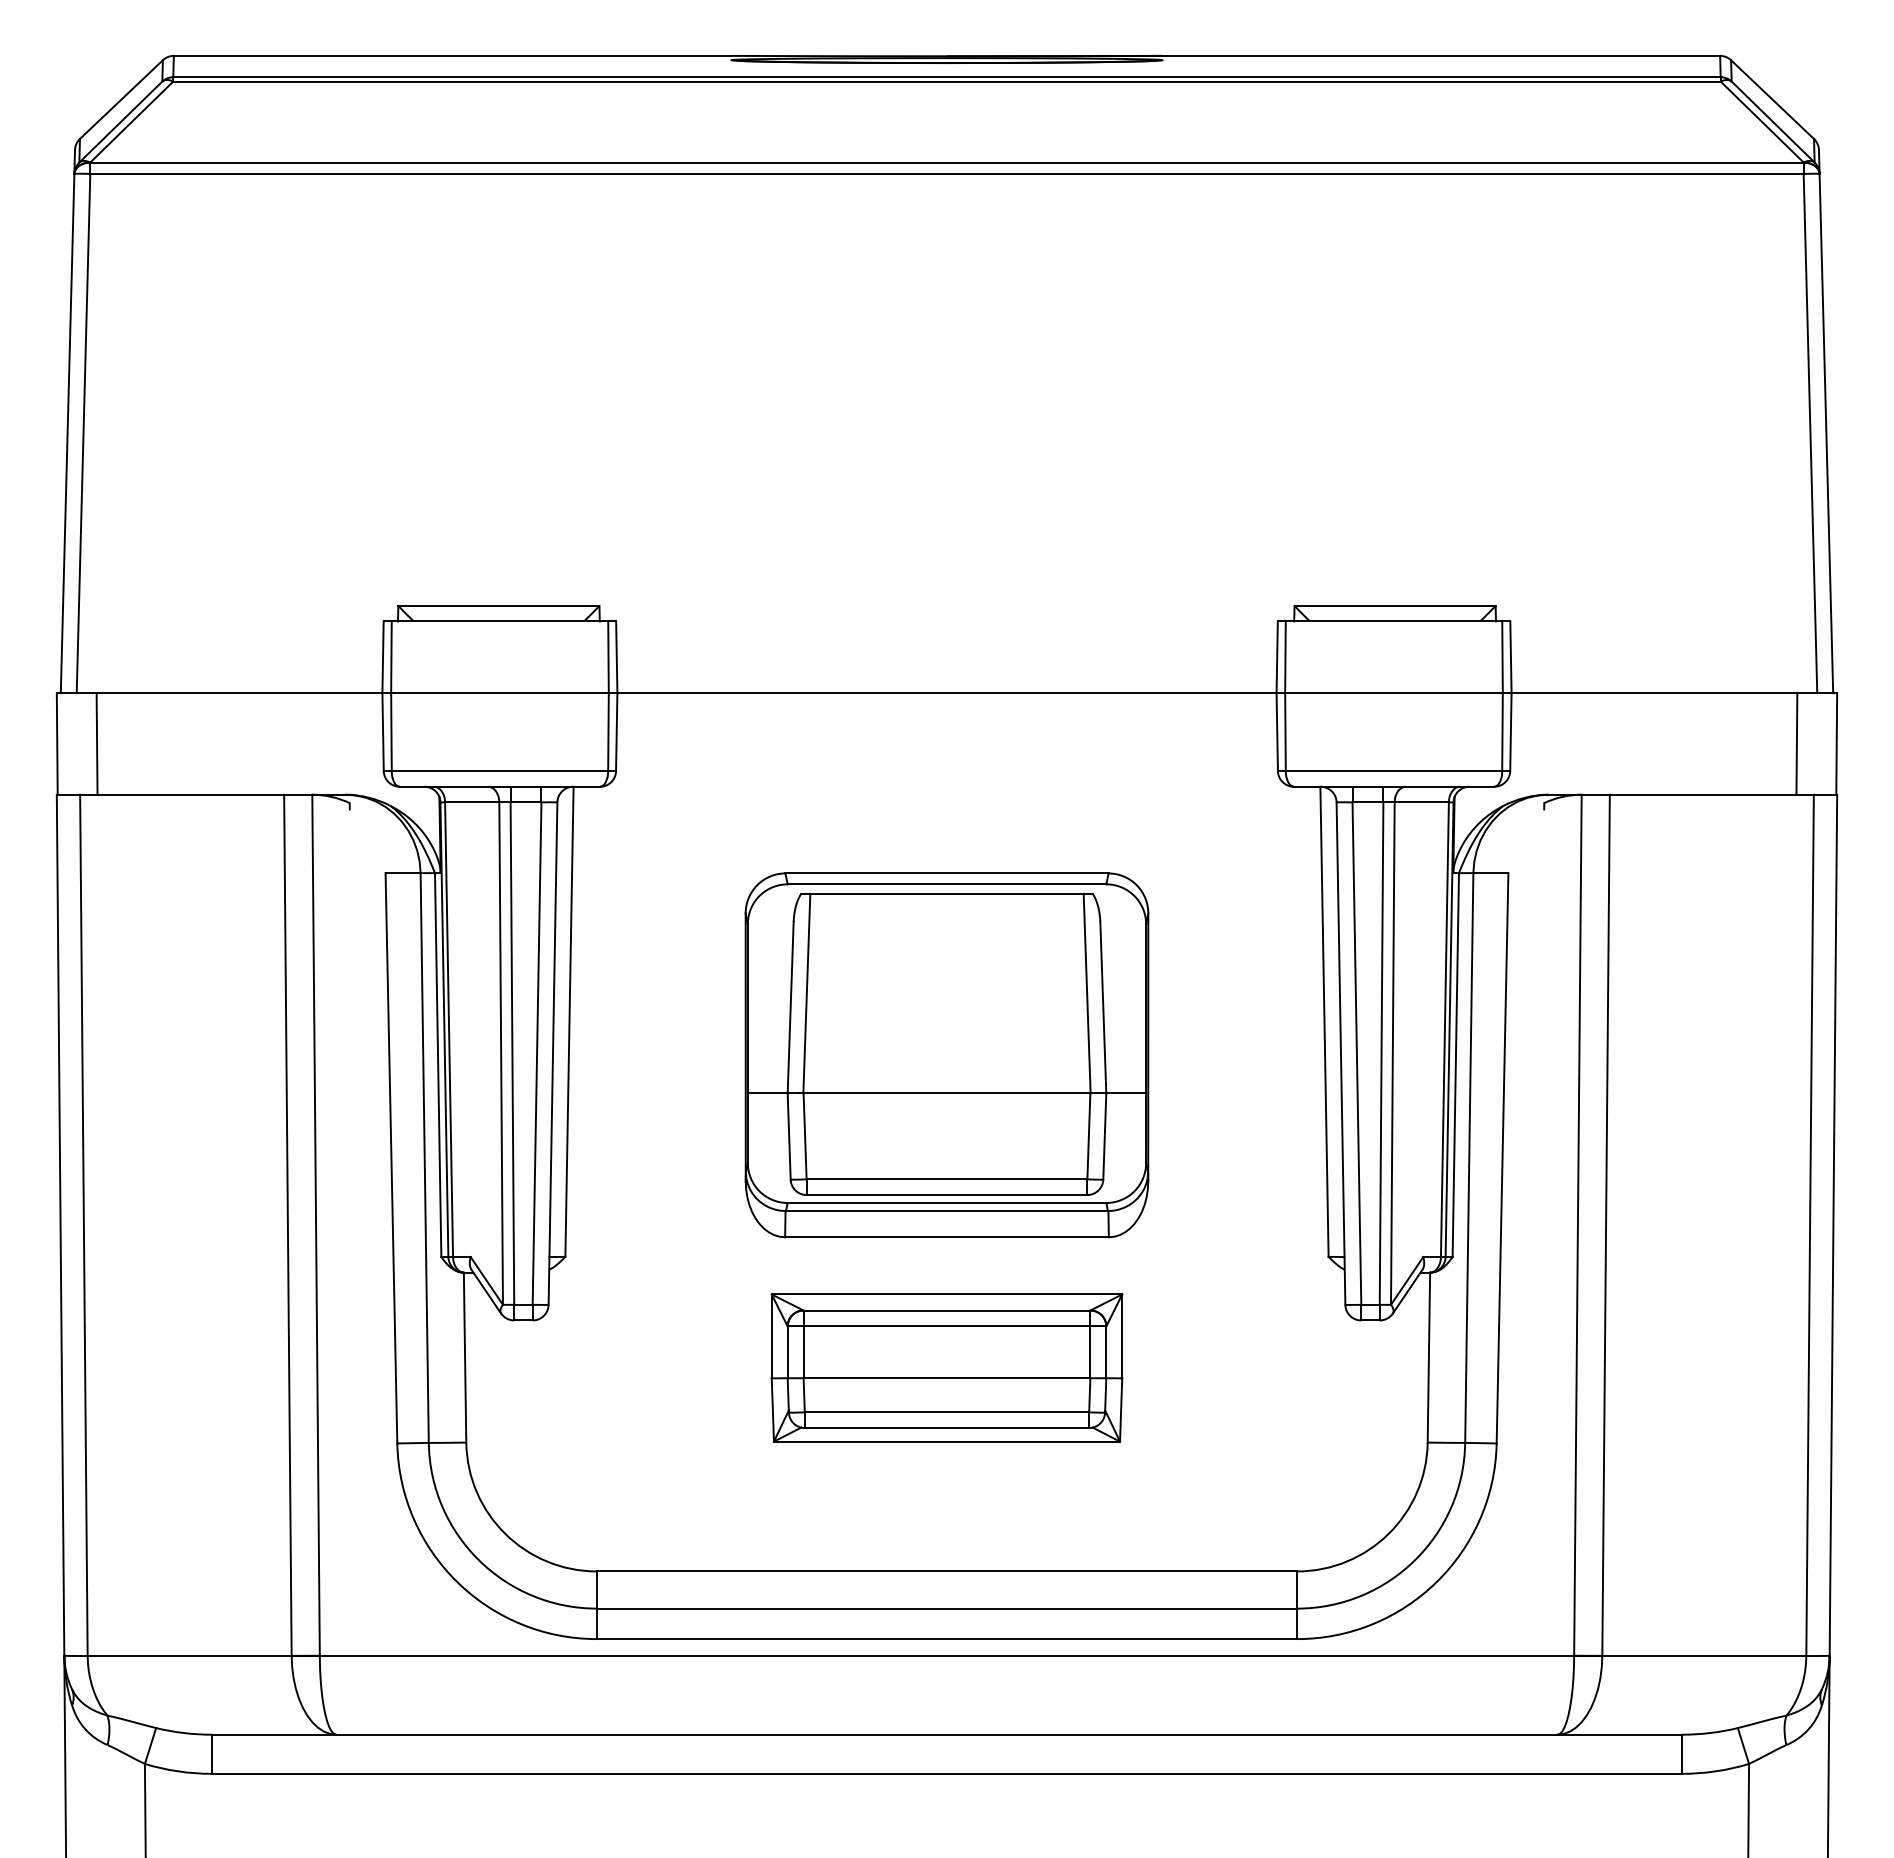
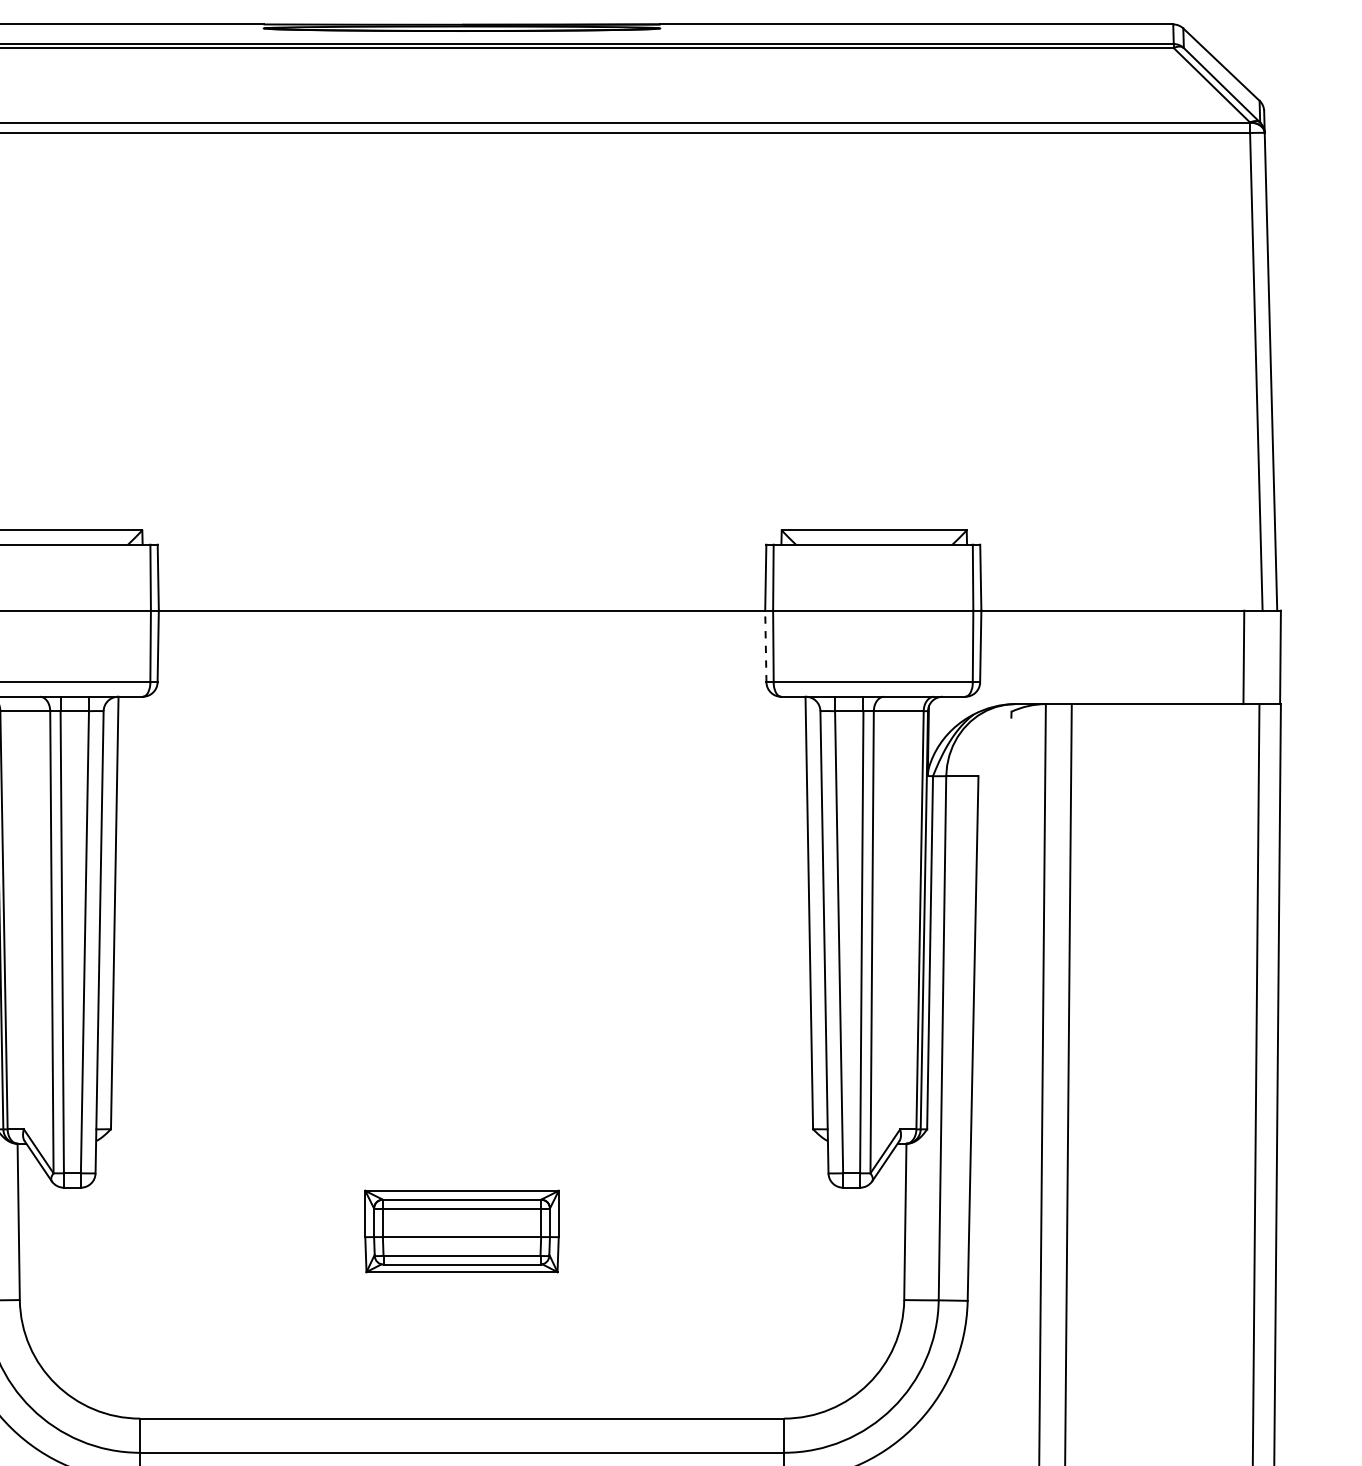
line: (1277, 732) -> (766, 646), solid -> dashed
part: (946, 1055) -> (461, 943), removed
part: (946, 1367) -> (461, 1230), size x0.6

